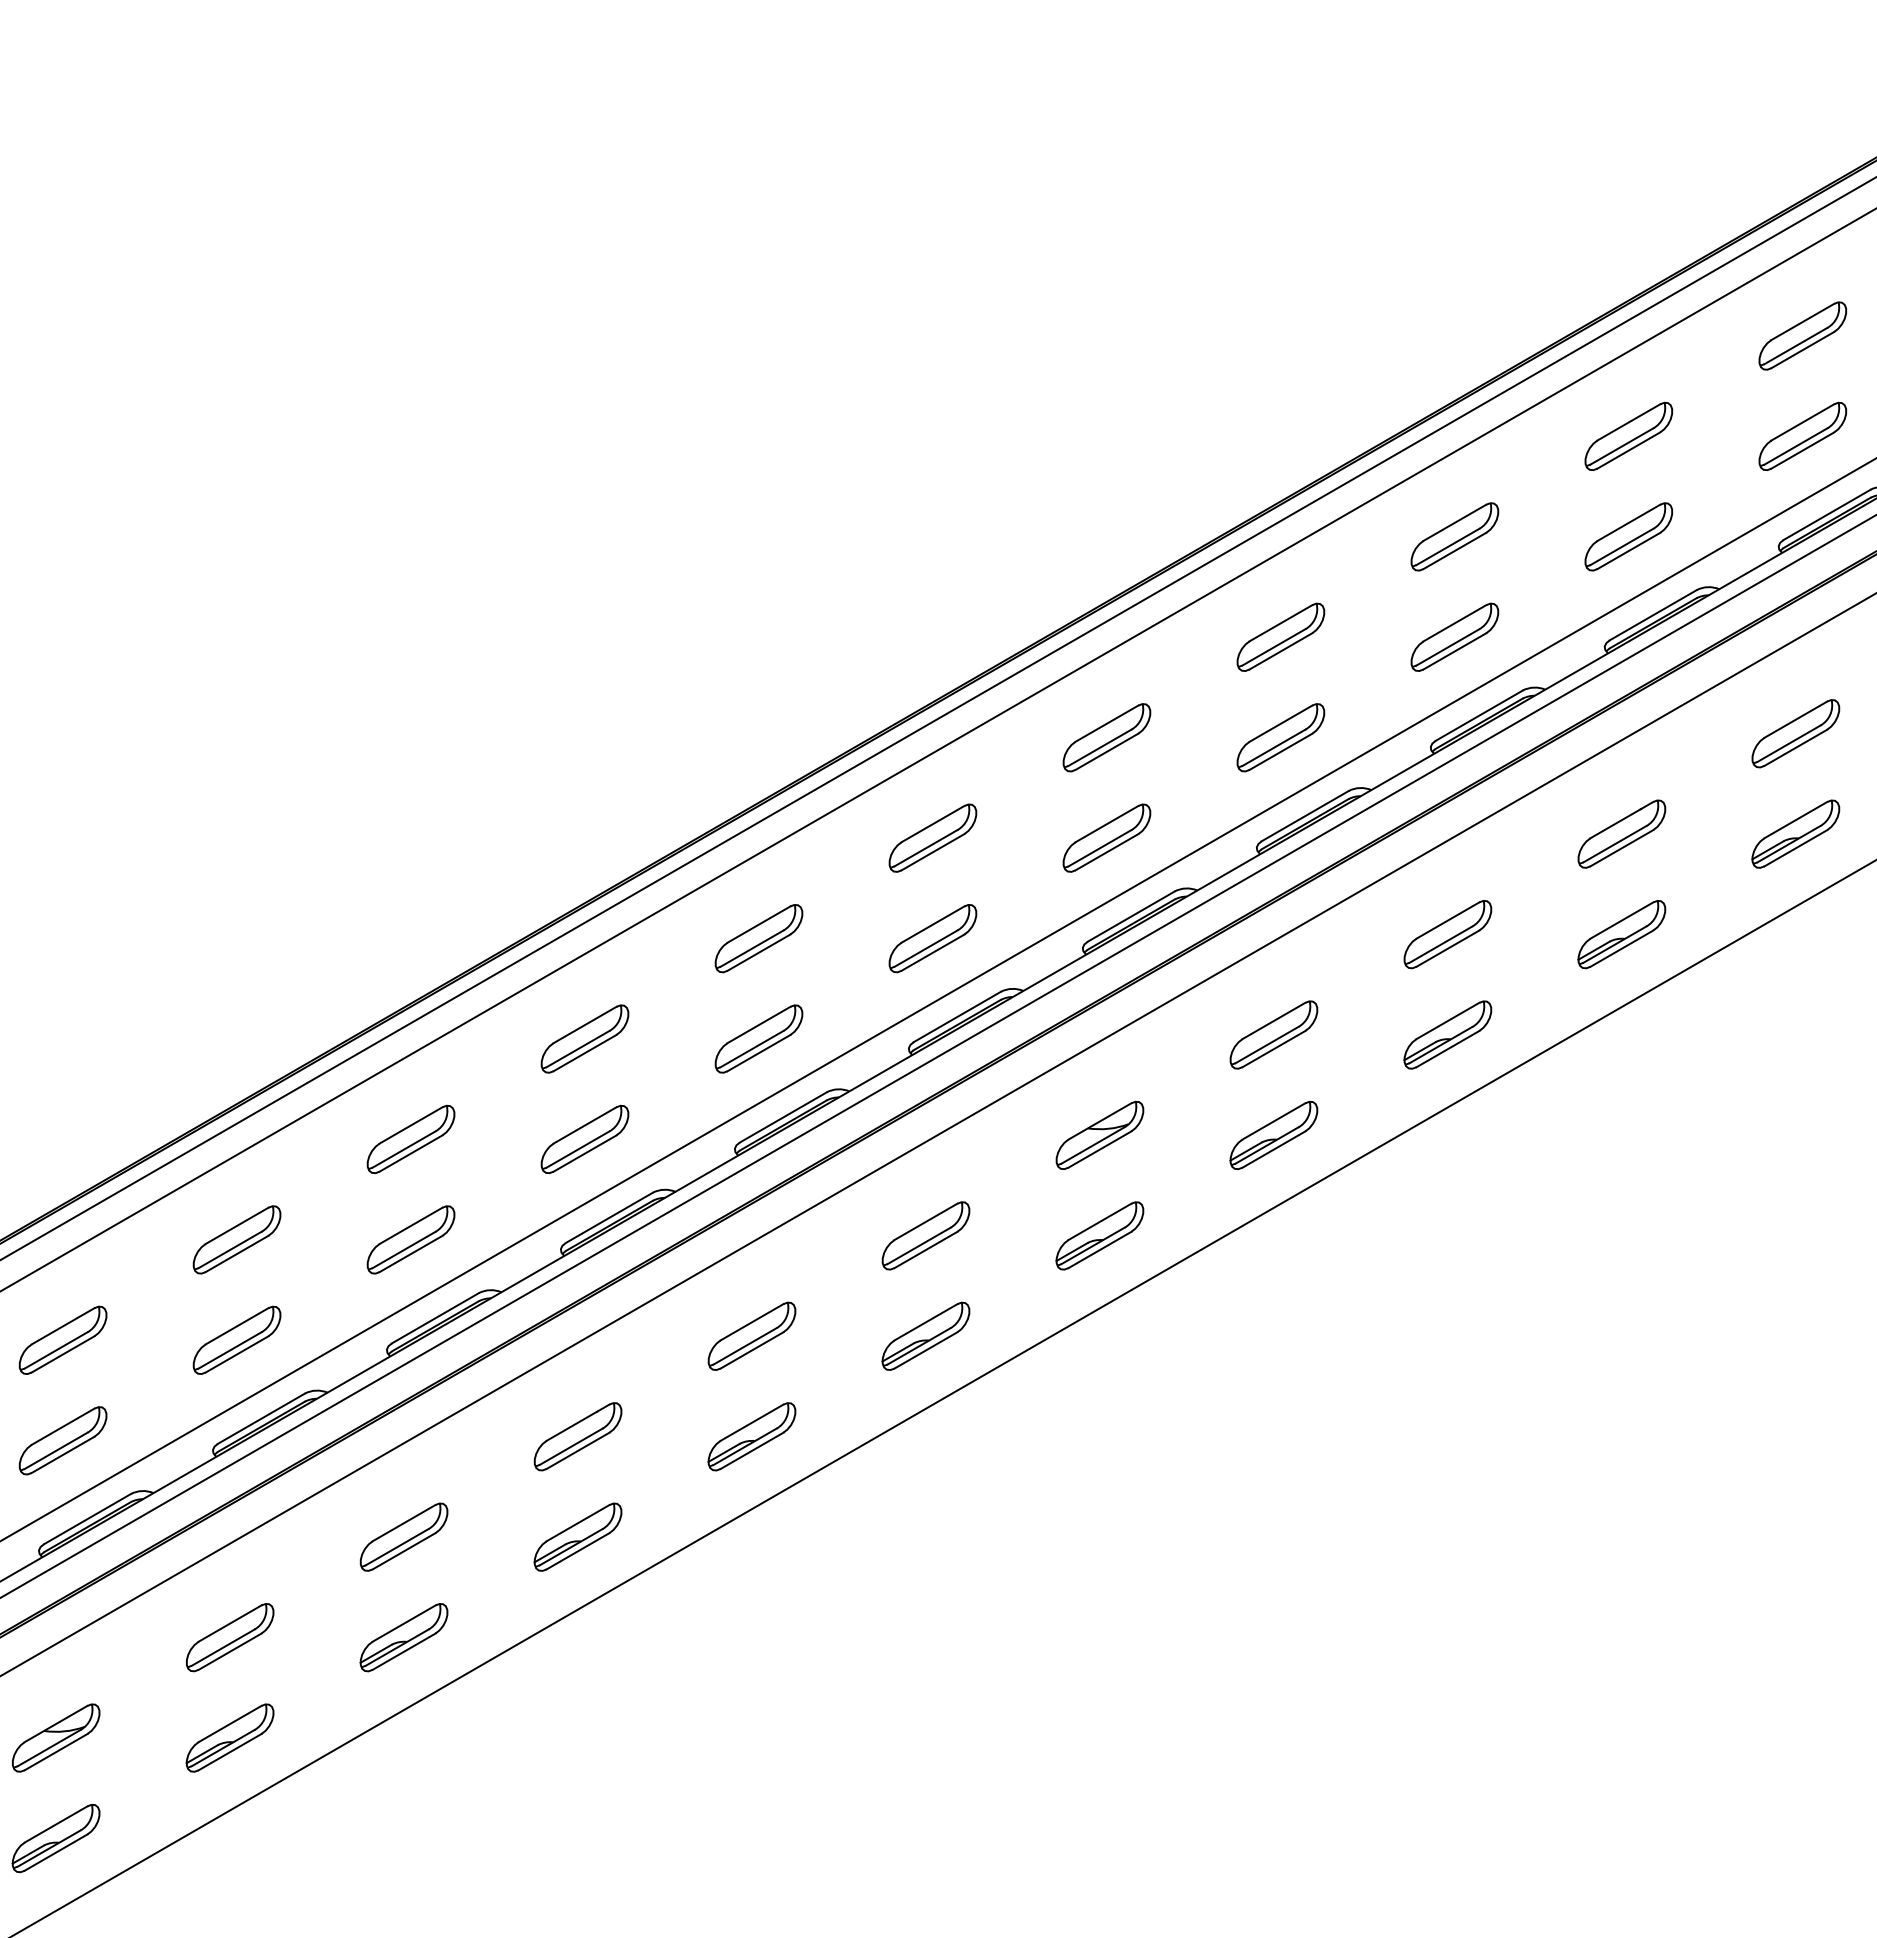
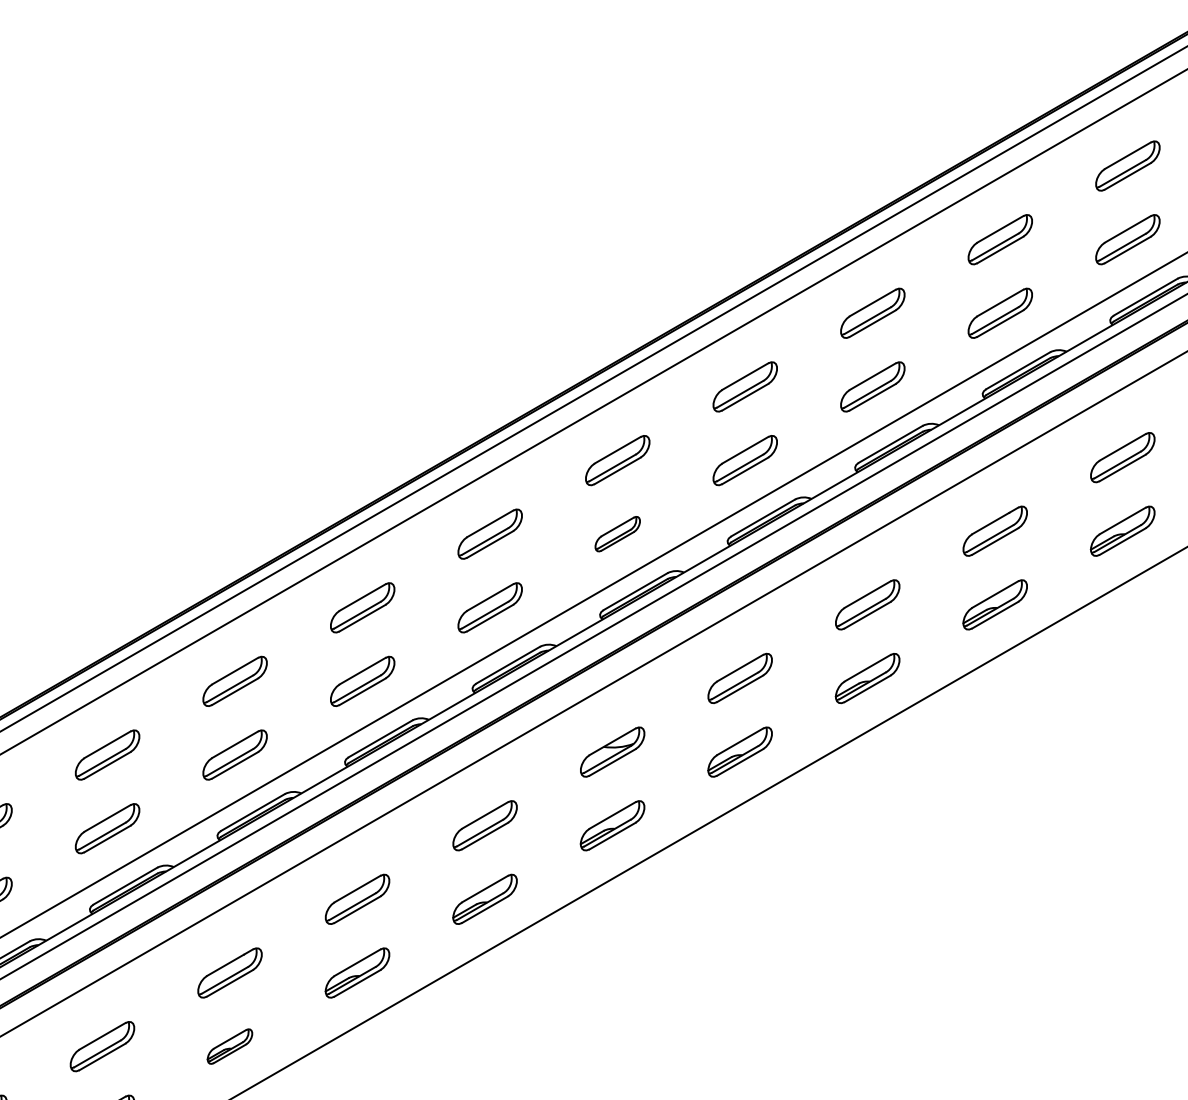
part: (1106, 837) -> (617, 533), size x0.7
part: (577, 1536) -> (229, 1046), size x0.7

